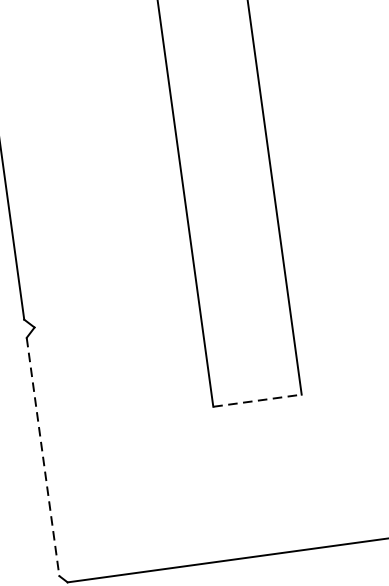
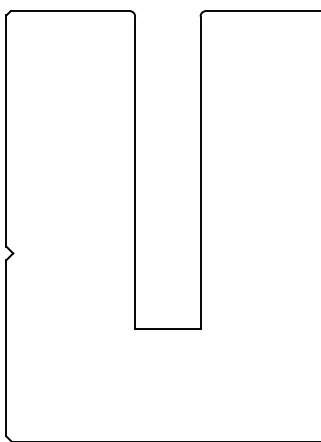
line: (256, 400) -> (167, 328), dashed -> solid
line: (43, 457) -> (6, 348), dashed -> solid

